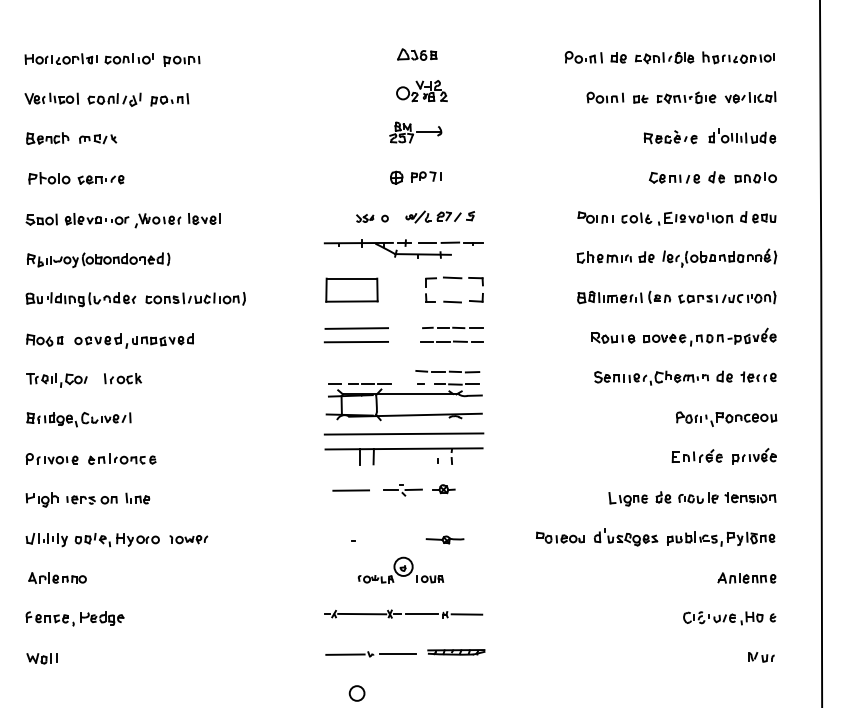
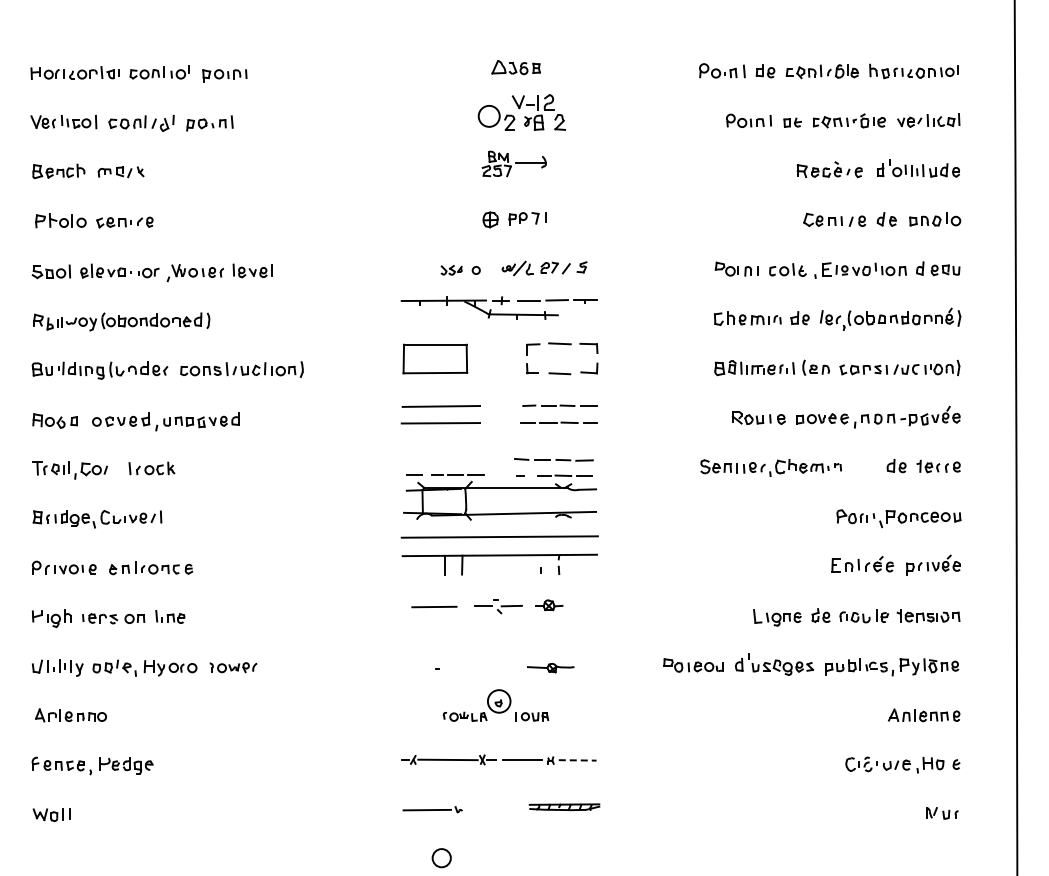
part: (421, 90) -> (521, 112), size x1.4
part: (651, 377) -> (770, 467), moved
line: (466, 614) -> (577, 760), solid -> dashed
line: (397, 654) -> (491, 809), removed

